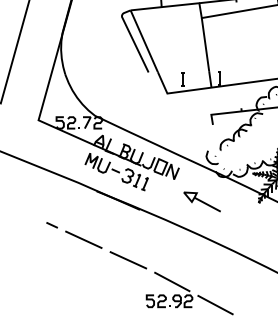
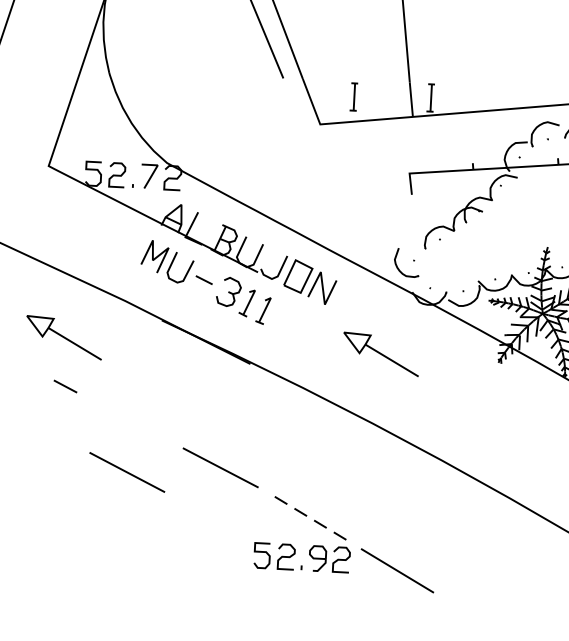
part: (49, 201) -> (62, 336), added
line: (83, 239) -> (126, 471), moved
line: (171, 281) -> (308, 516), solid -> dashed

